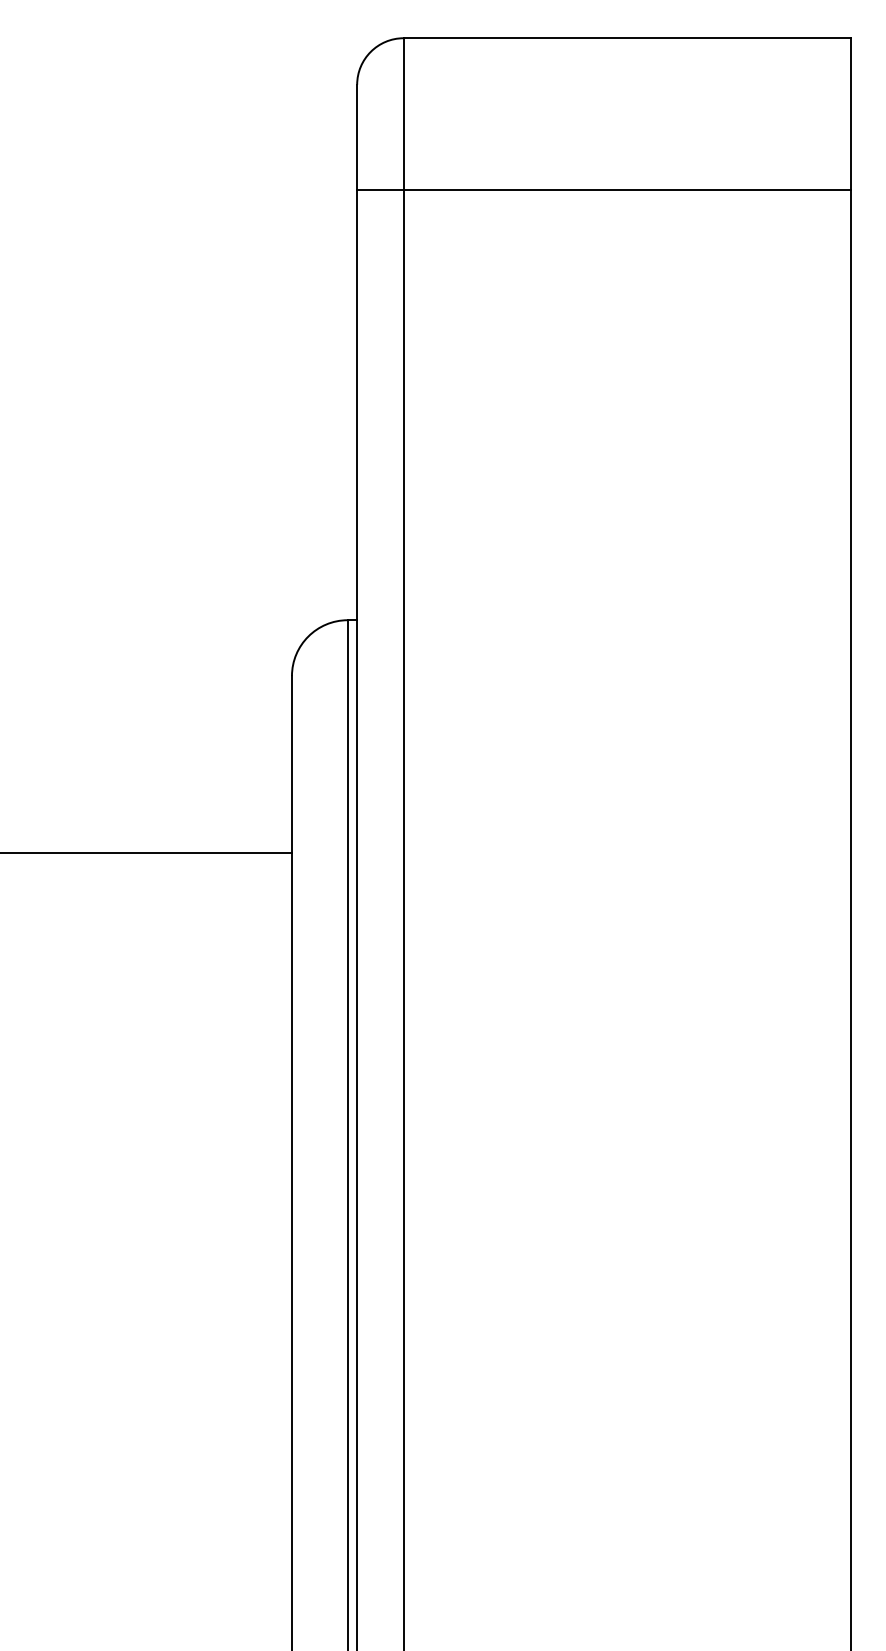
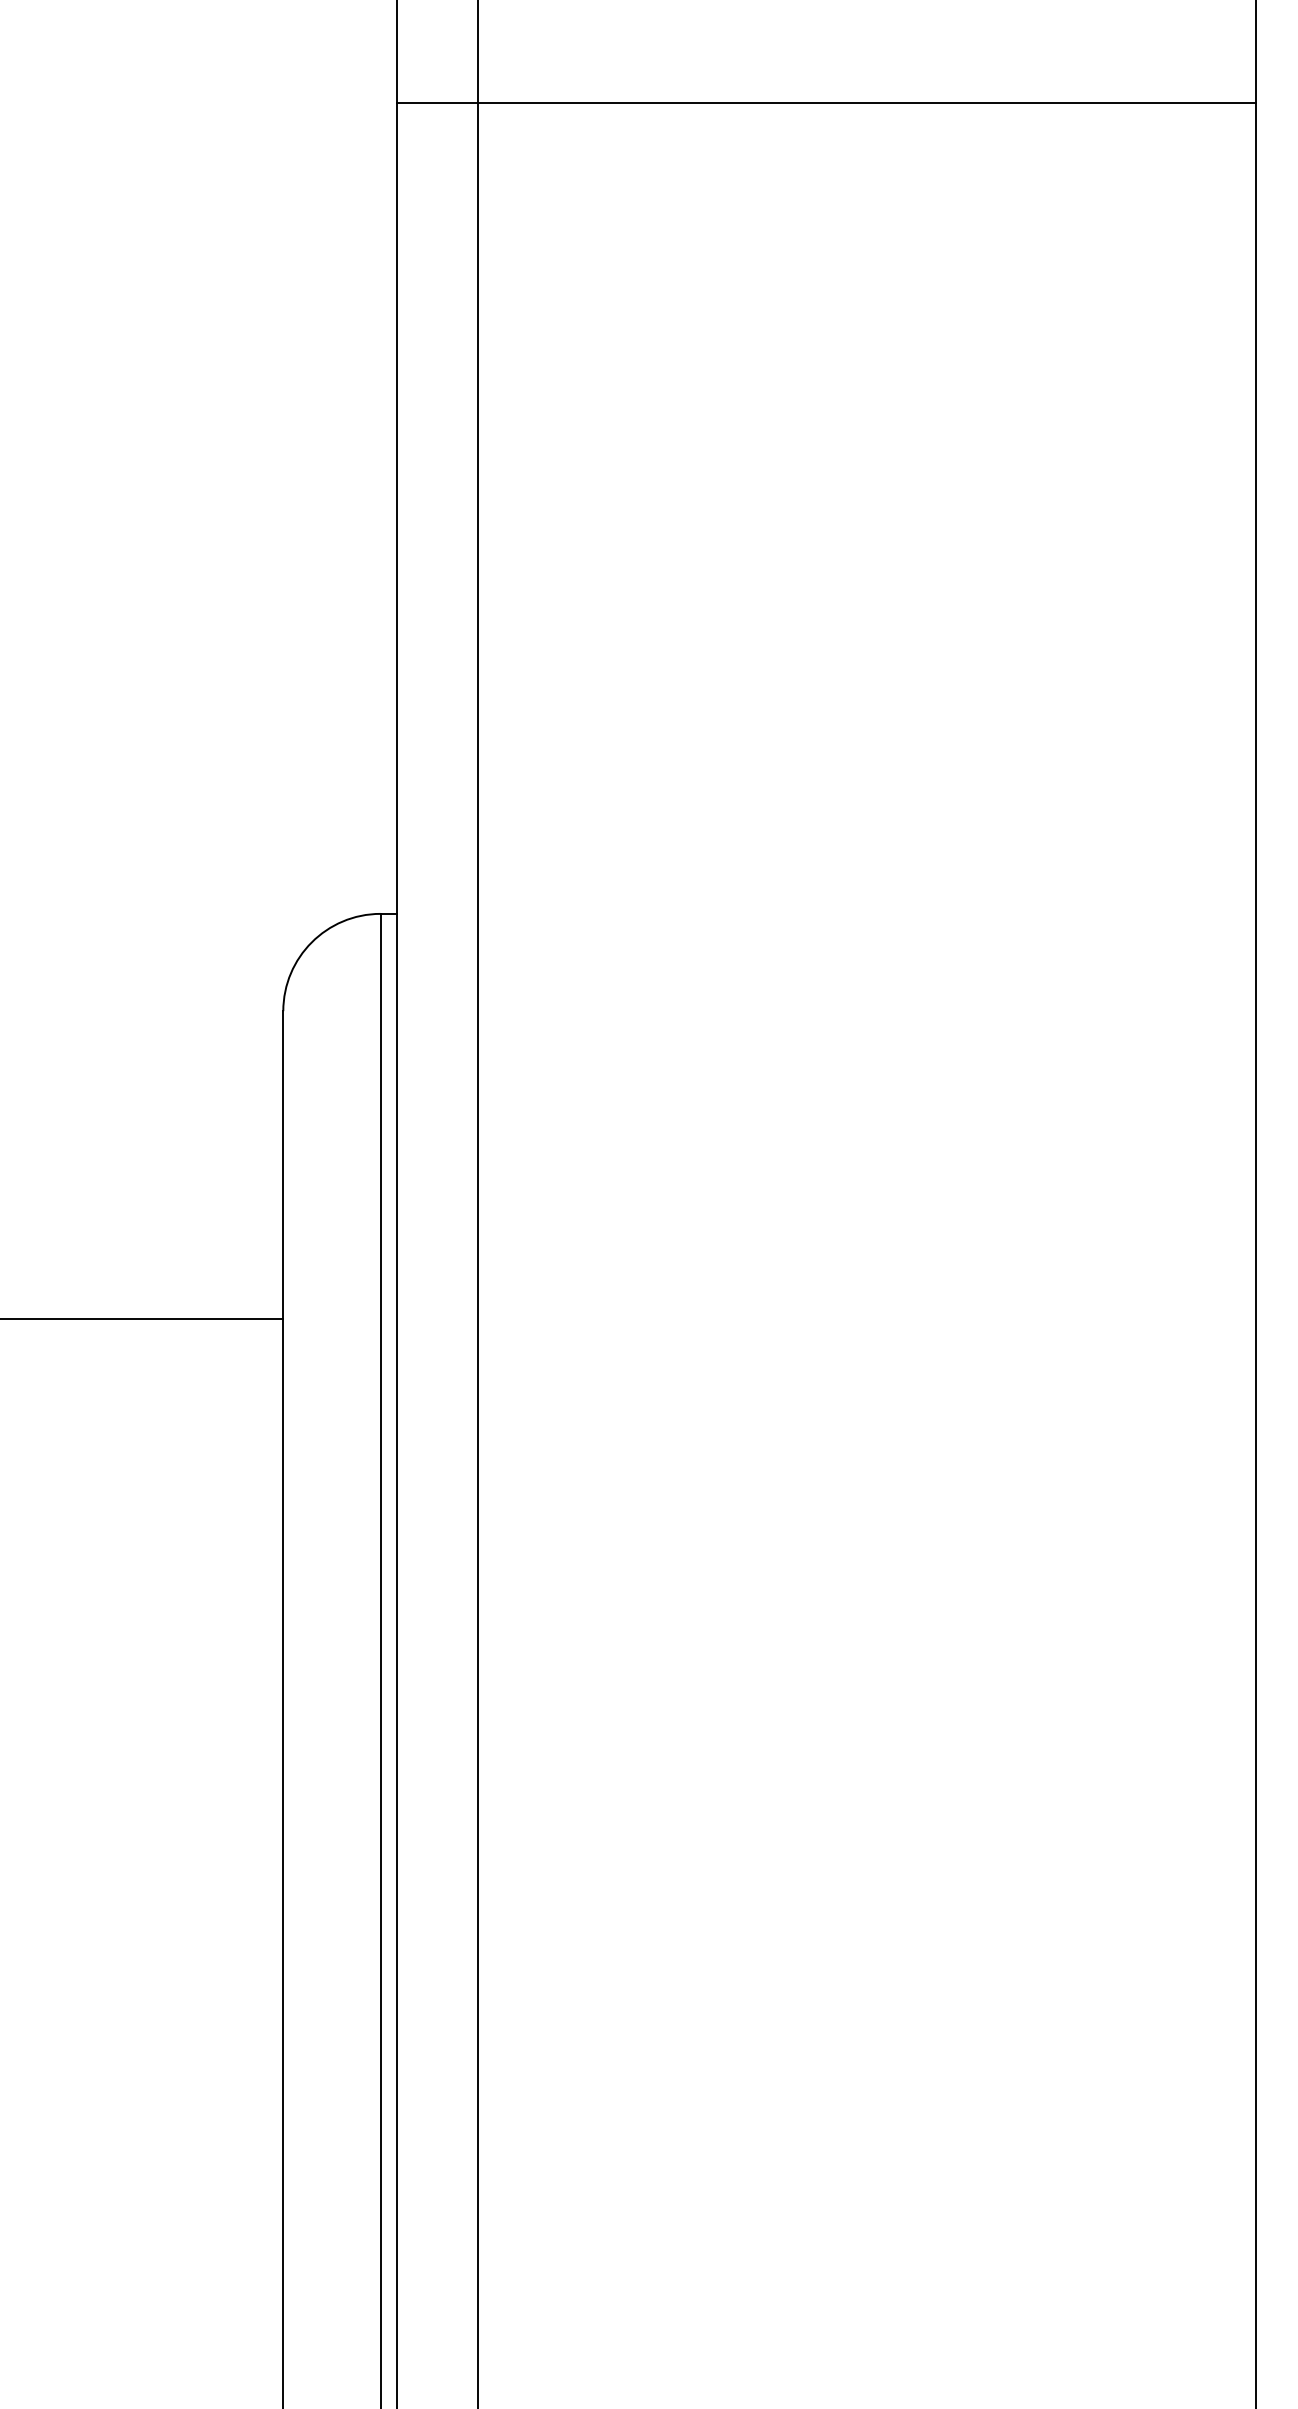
line: (603, 189) -> (825, 103), moved

